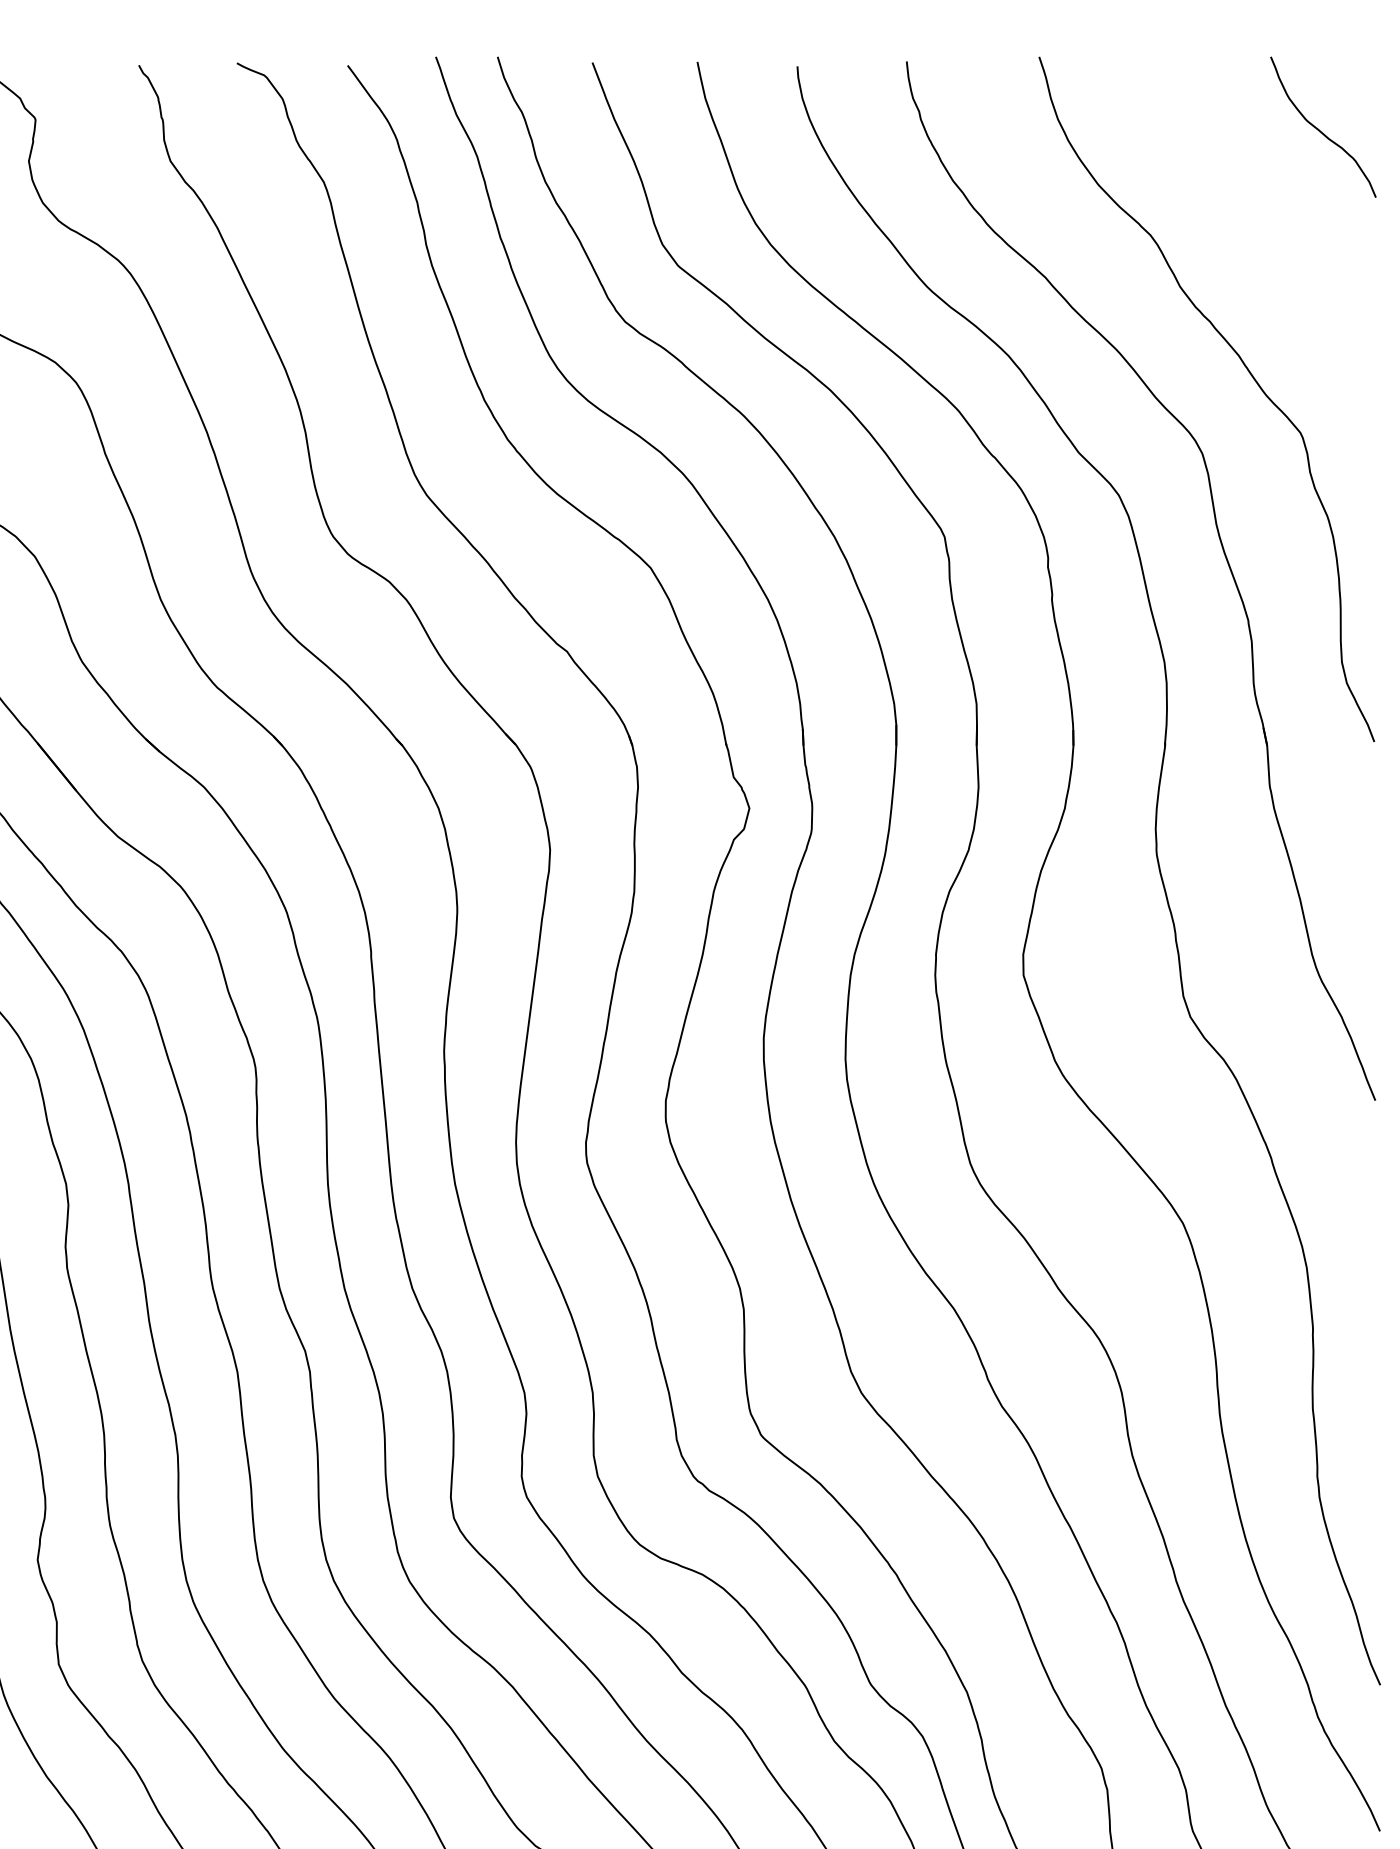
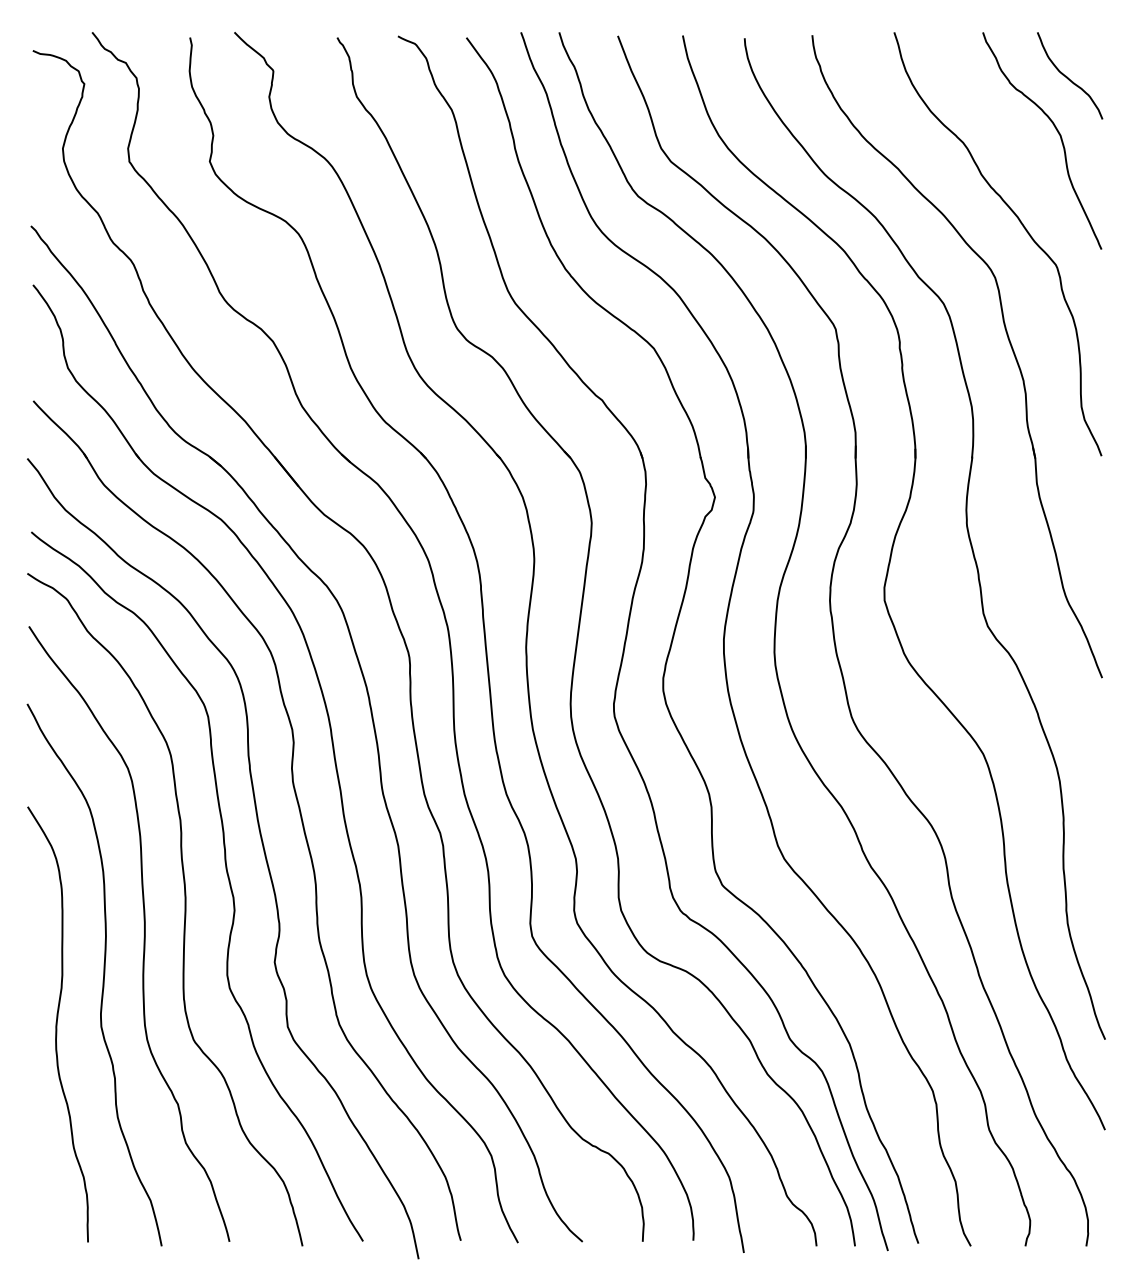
curve: (1303, 218) -> (1057, 132), added

